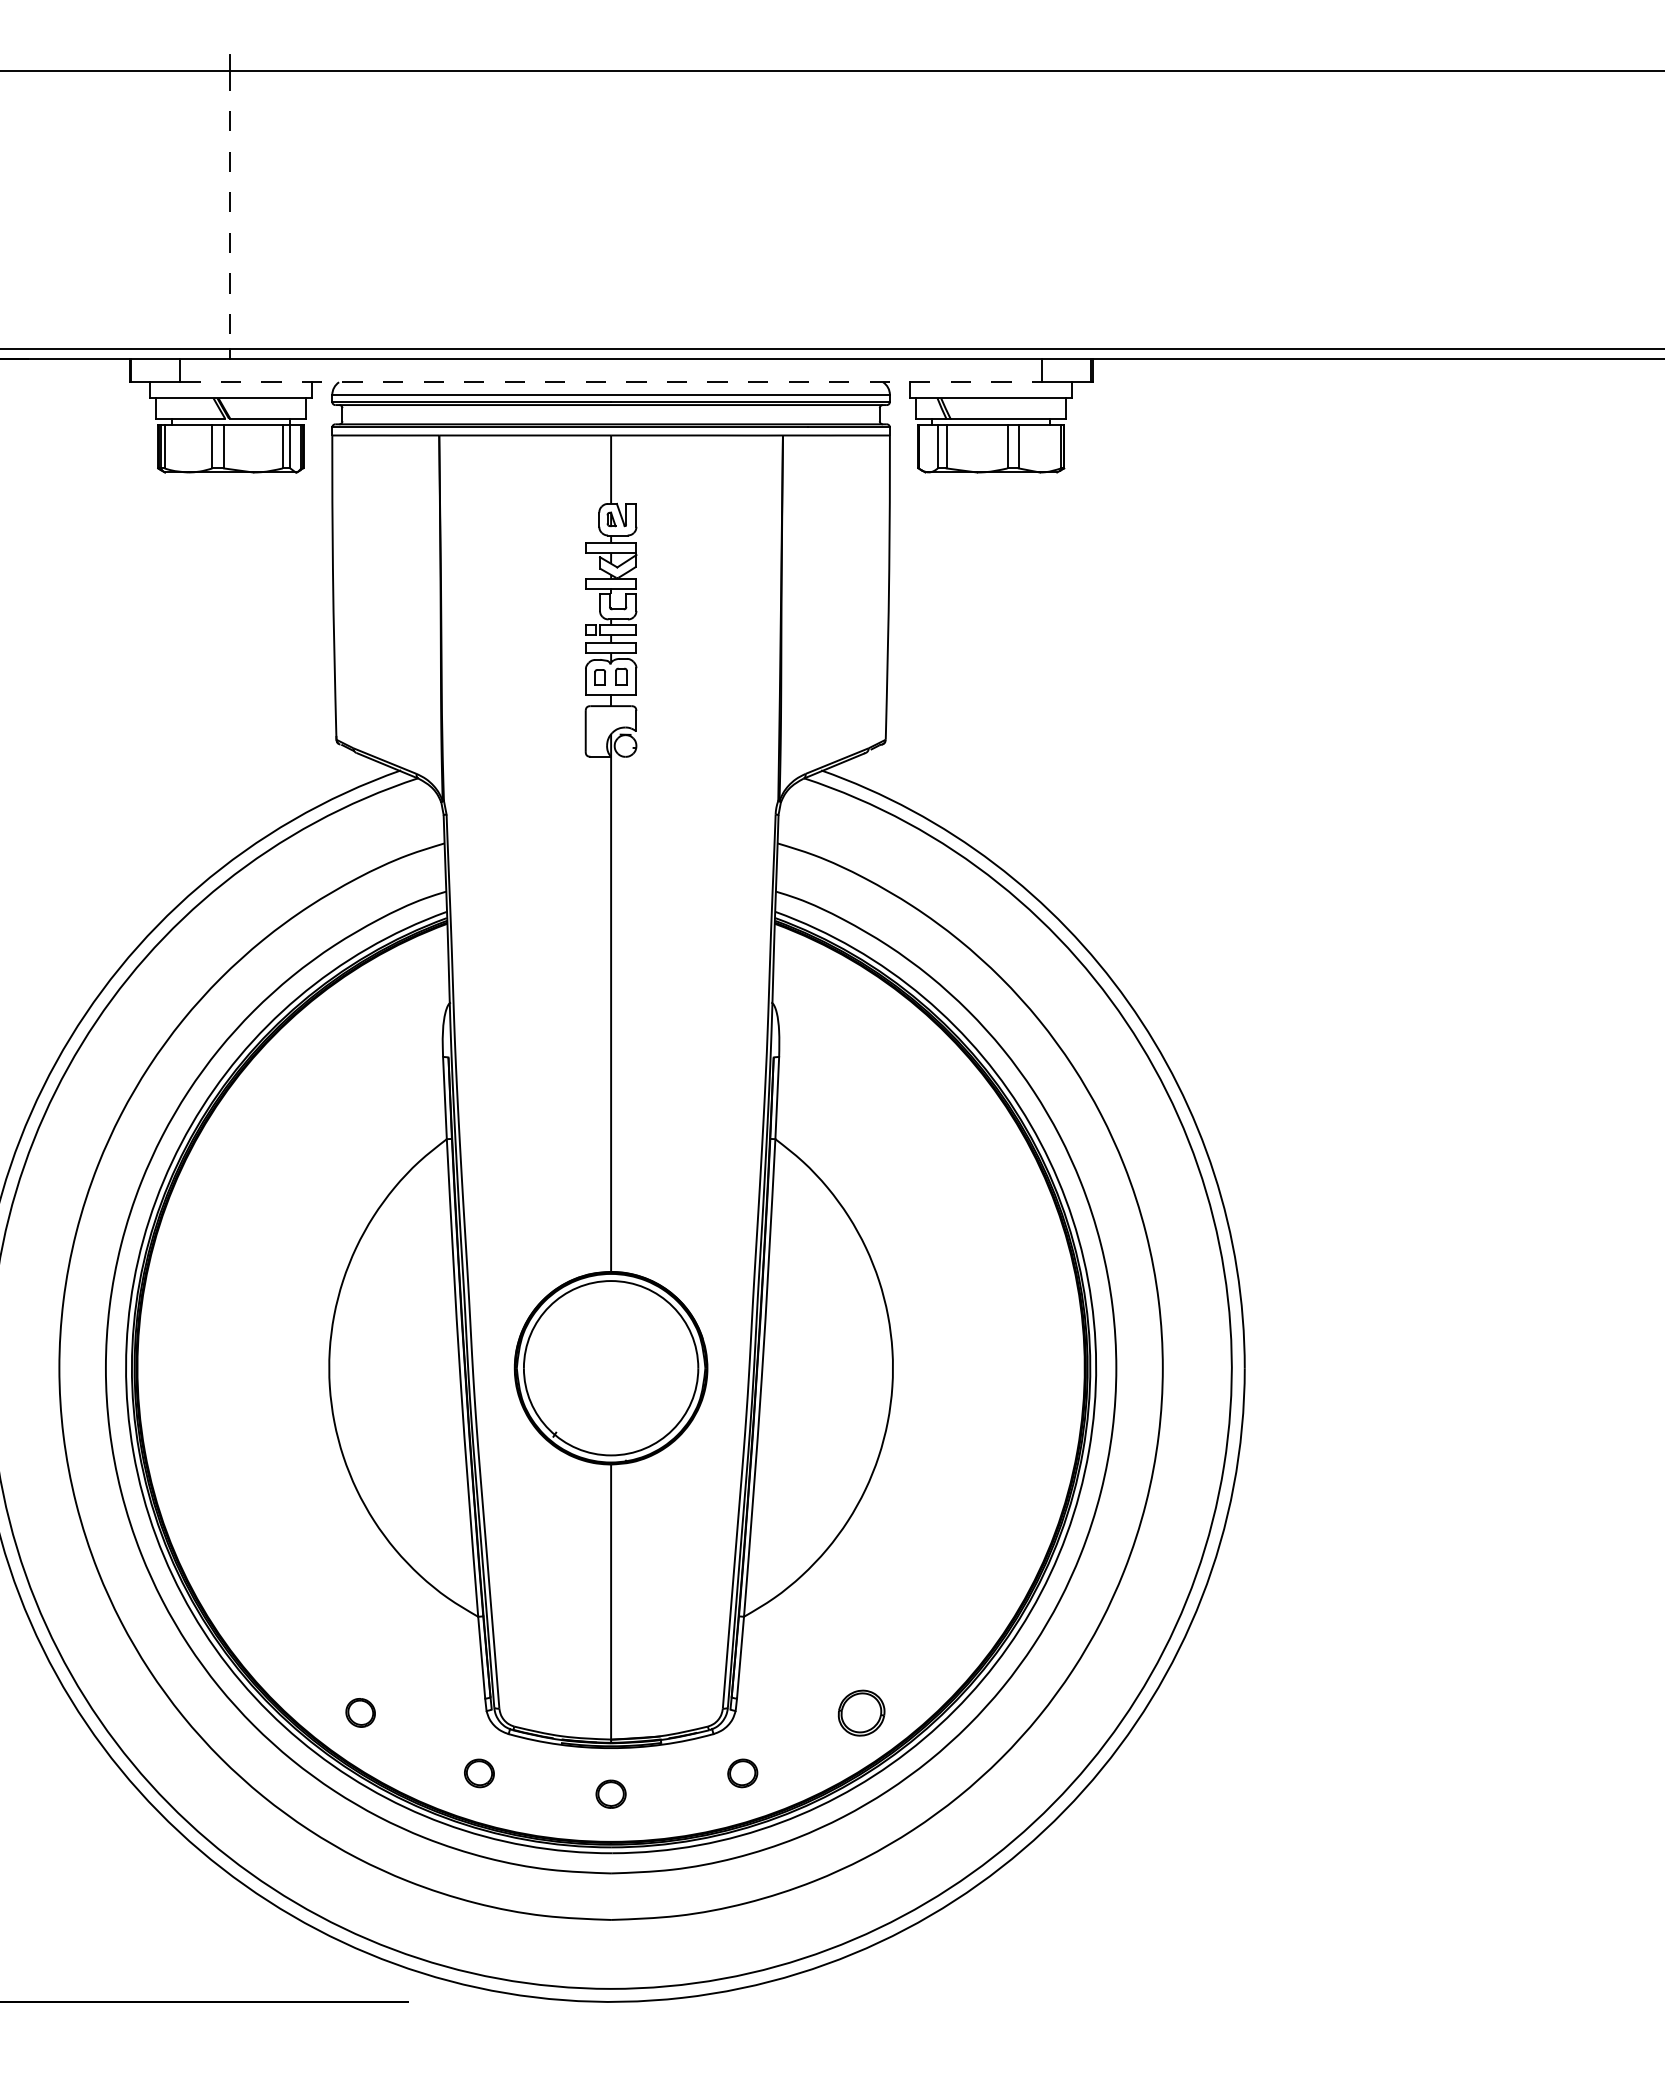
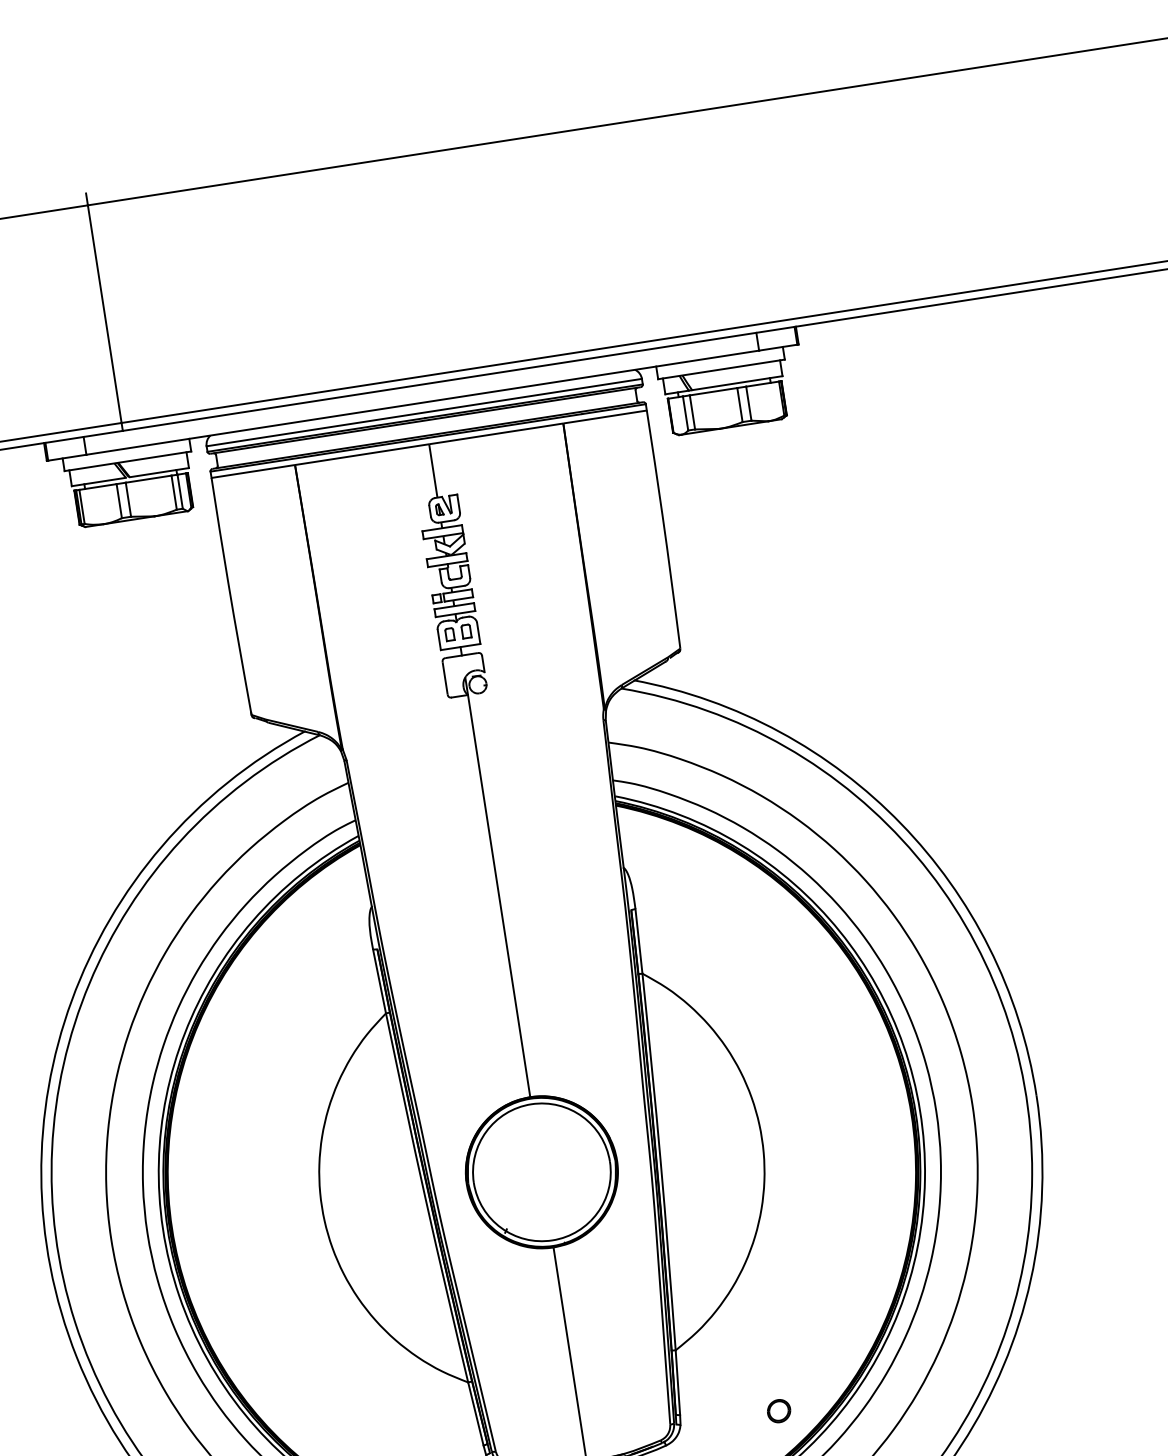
line: (230, 210) -> (104, 314), dashed -> solid
line: (611, 382) -> (423, 402), dashed -> solid
part: (861, 1712) -> (778, 1410), size x0.62

